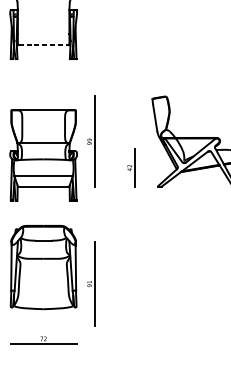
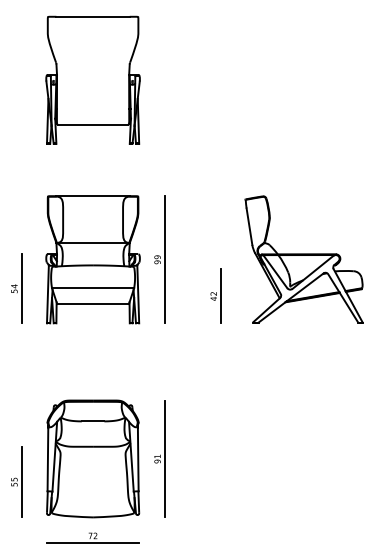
line: (43, 45) -> (93, 124), dashed -> solid
part: (43, 155) -> (92, 259), moved
part: (43, 267) -> (93, 458), moved

